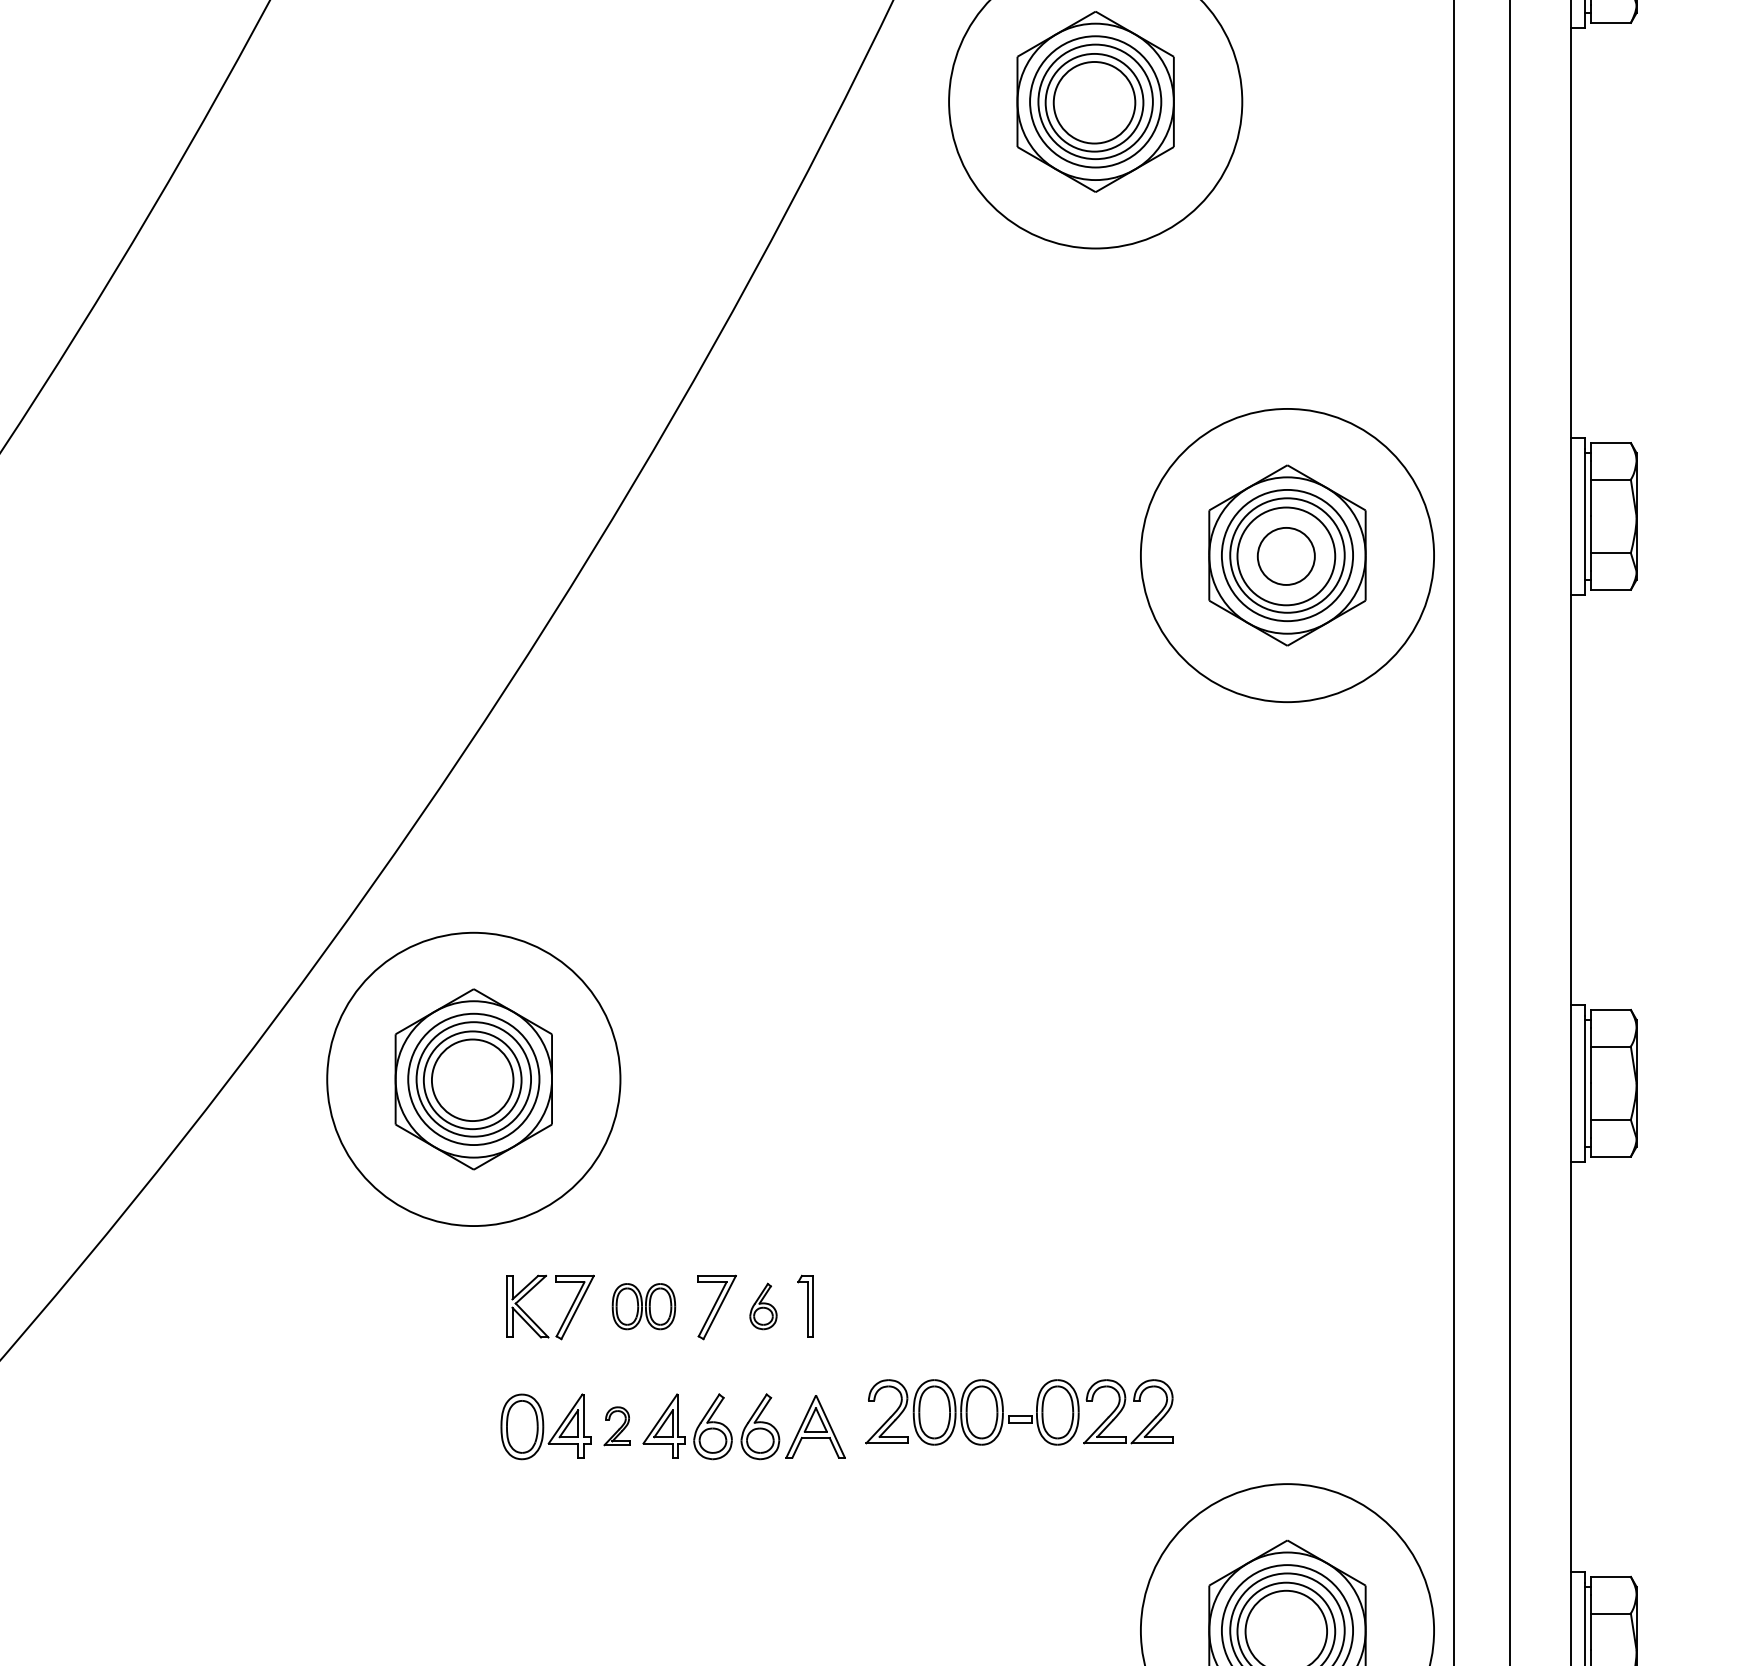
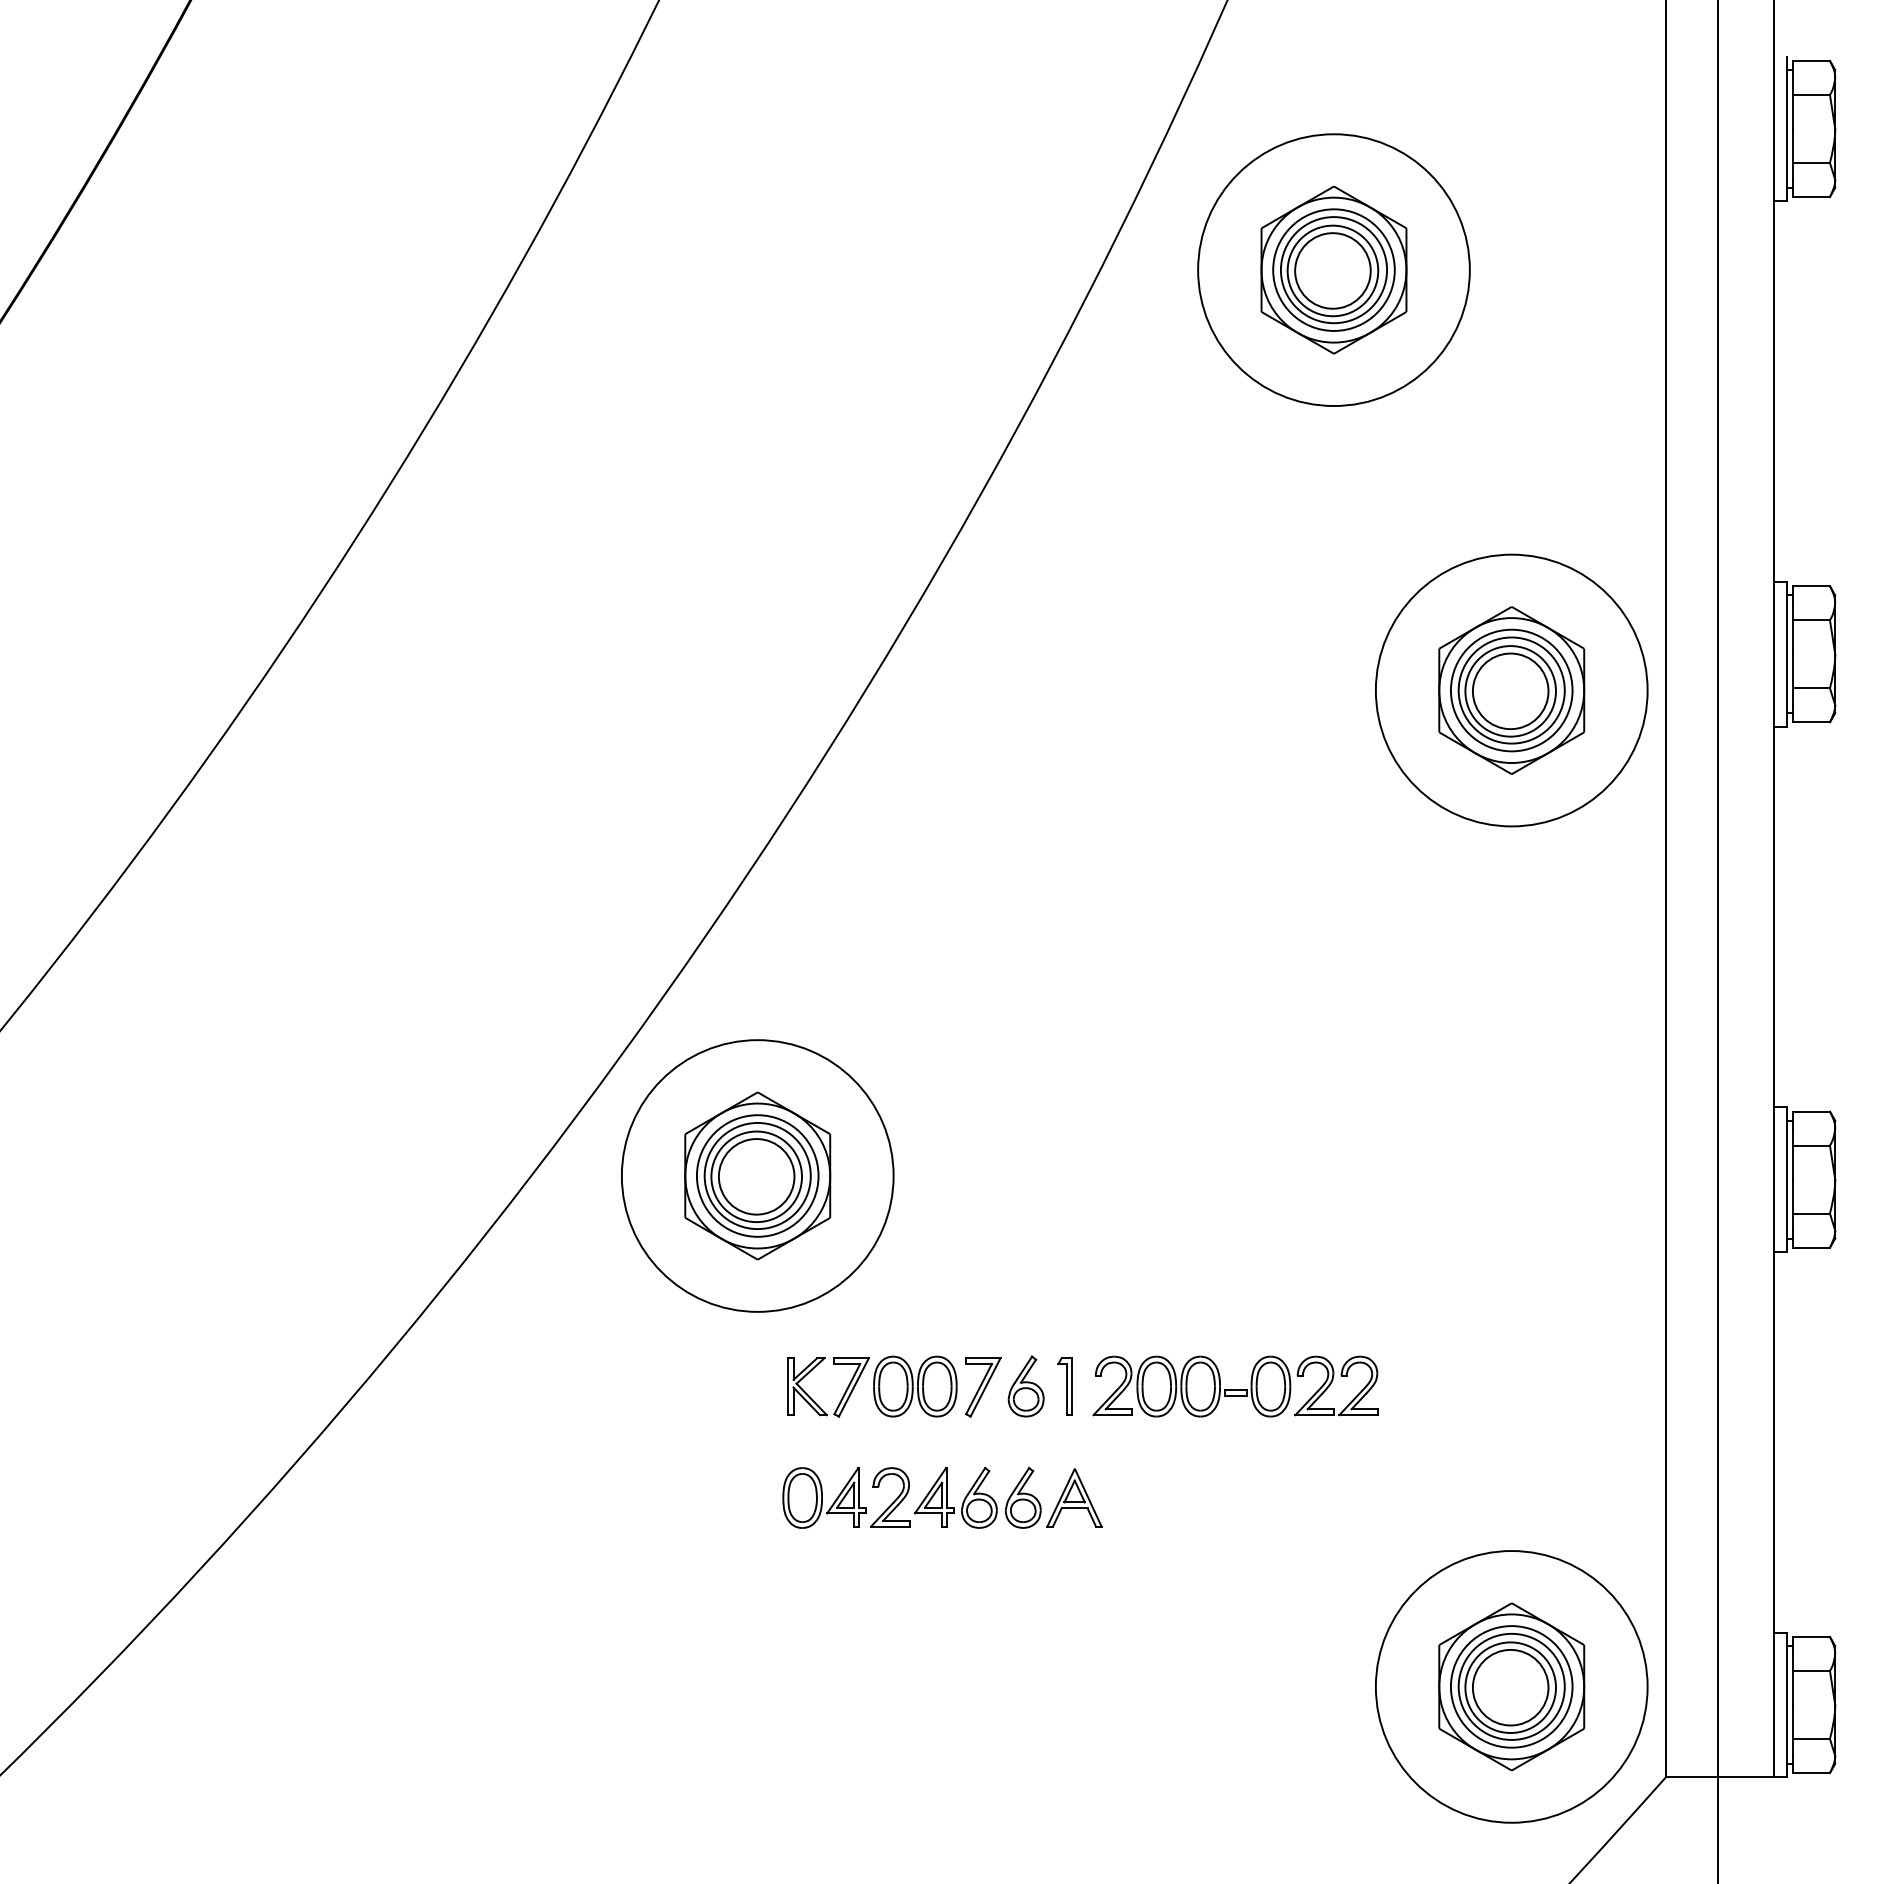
circle: (1286, 556) -> (1510, 691), size x1.43
part: (644, 1306) -> (915, 1386), size x1.43
part: (762, 1306) -> (1025, 1386), size x1.43
part: (1019, 1412) -> (1235, 1386), moved
part: (617, 1426) -> (890, 1497), size x1.67

